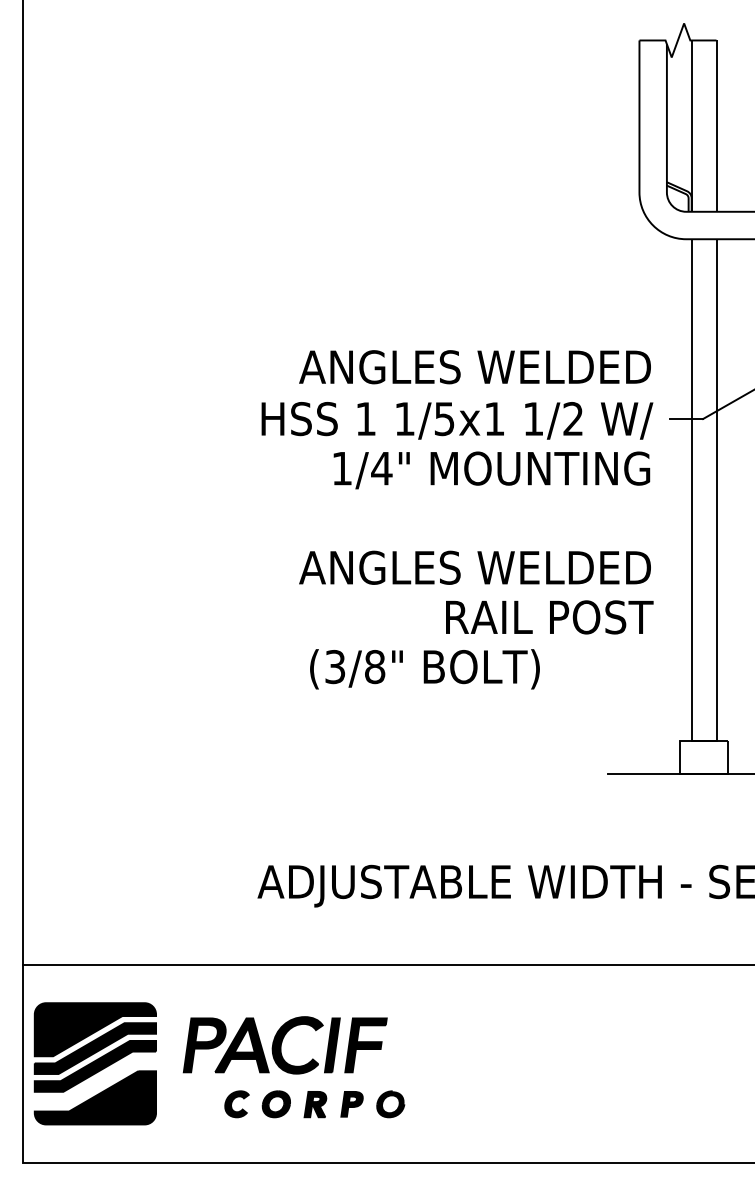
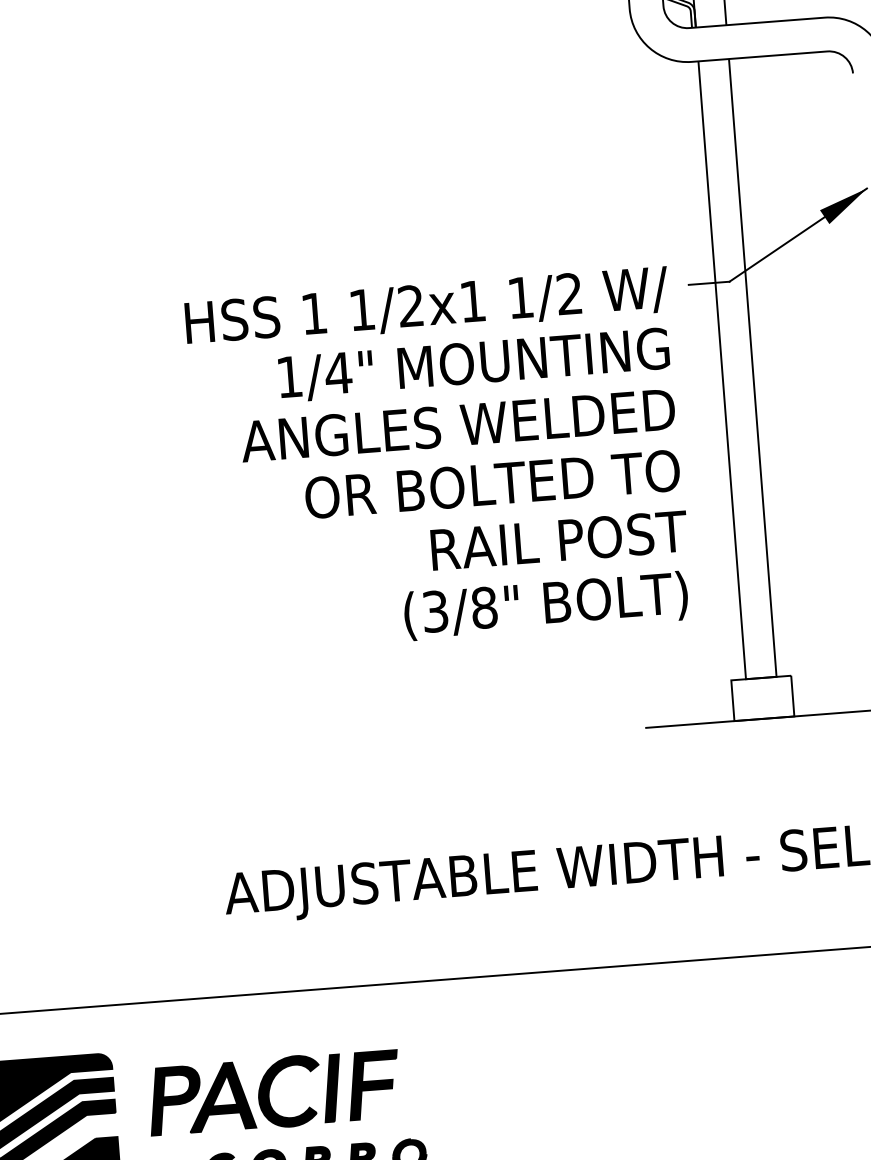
text: (474, 367) -> (457, 425), moved
text: (444, 419) -> (411, 306), 1/5x1 -> 1/2x1
text: (475, 567) -> (463, 486), ANGLES WELDED -> OR BOLTED TO
text: (424, 669) -> (545, 606), moved

